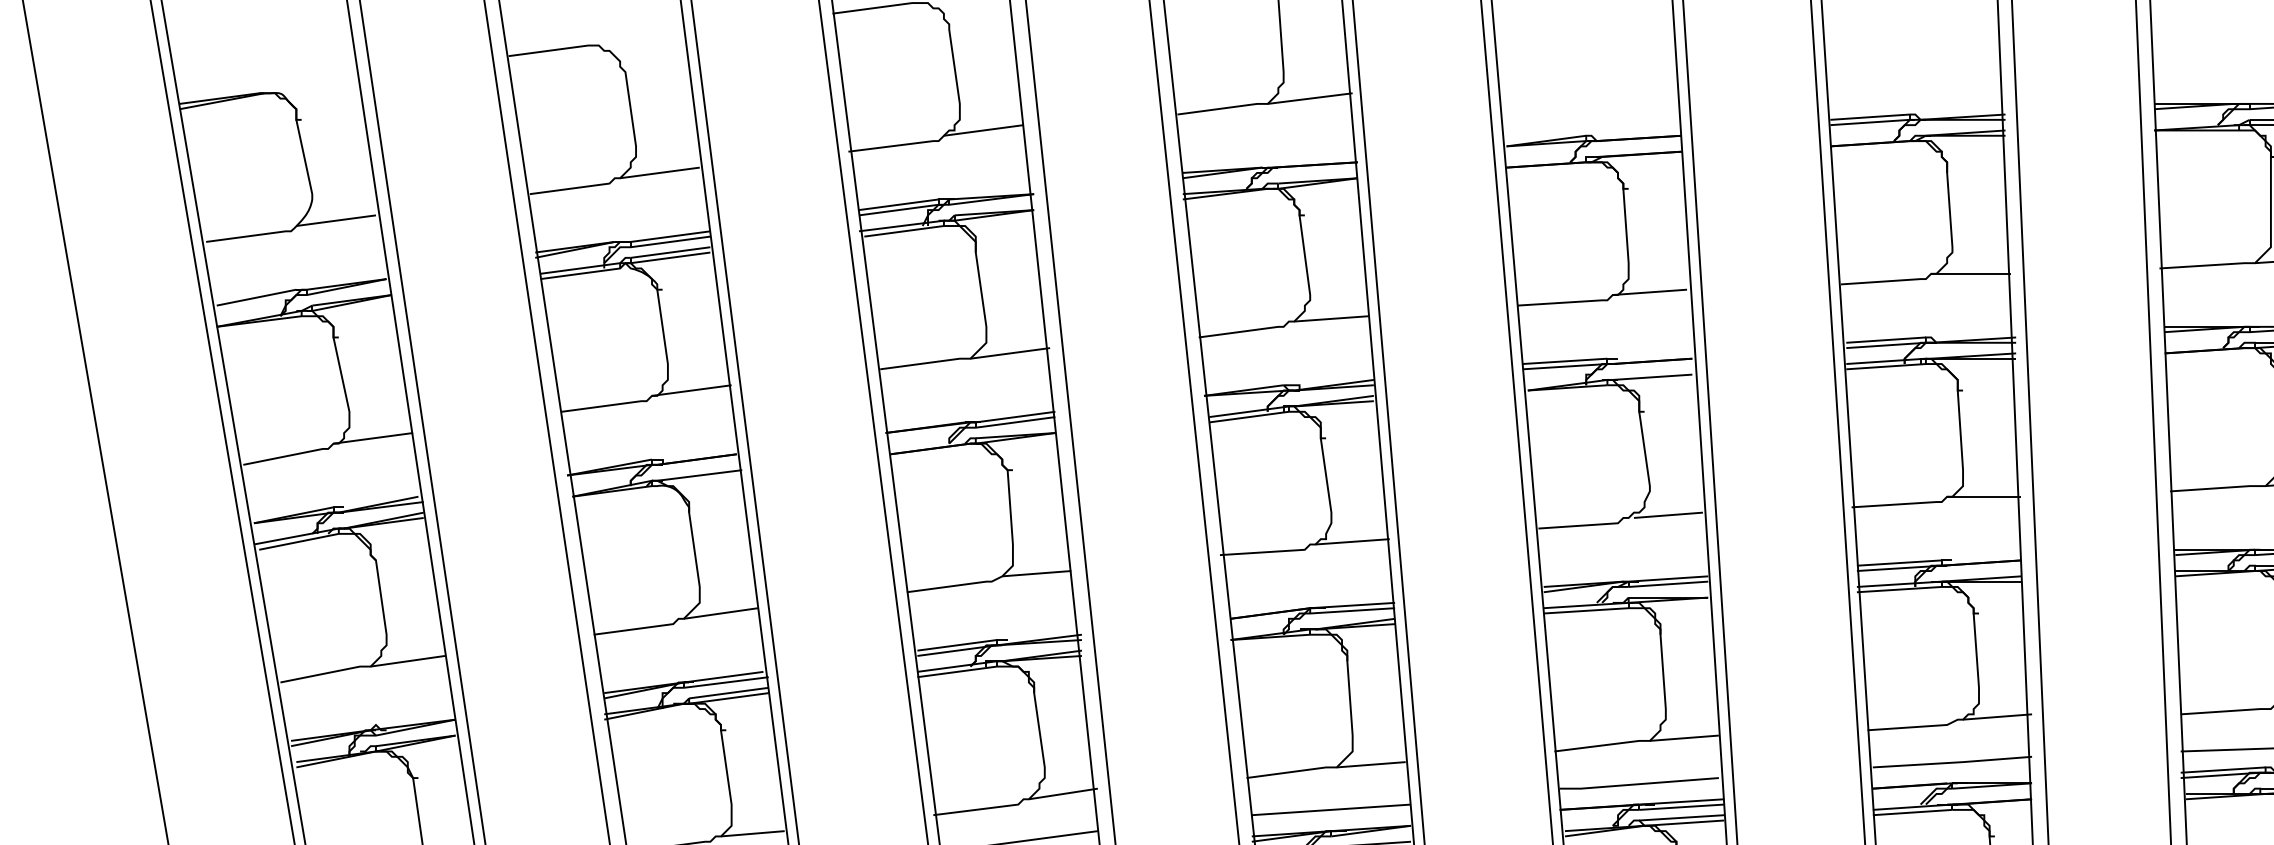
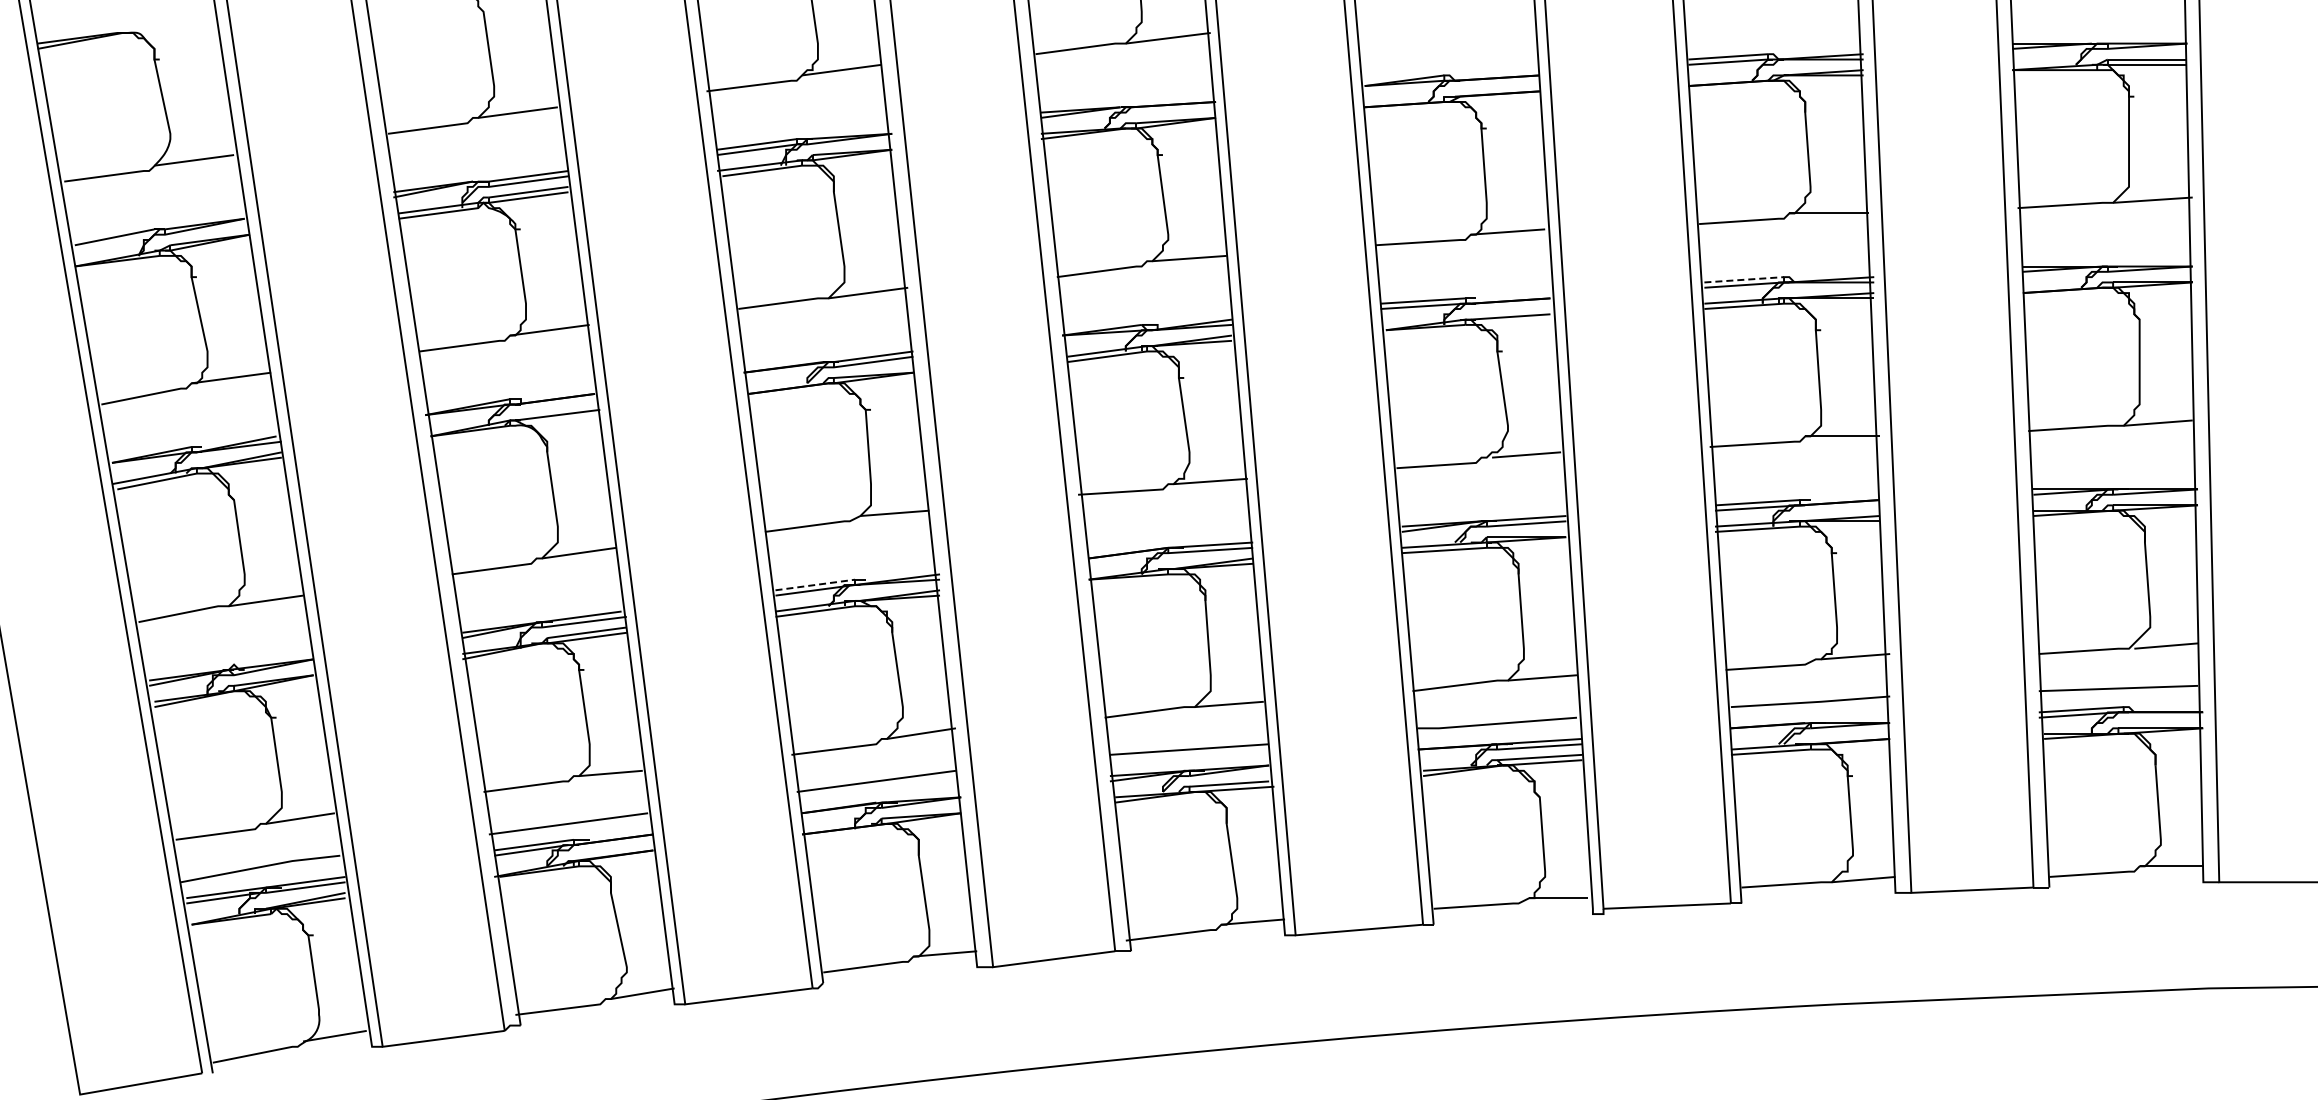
line: (1886, 339) -> (1744, 279), solid -> dashed
line: (957, 644) -> (815, 584), solid -> dashed

